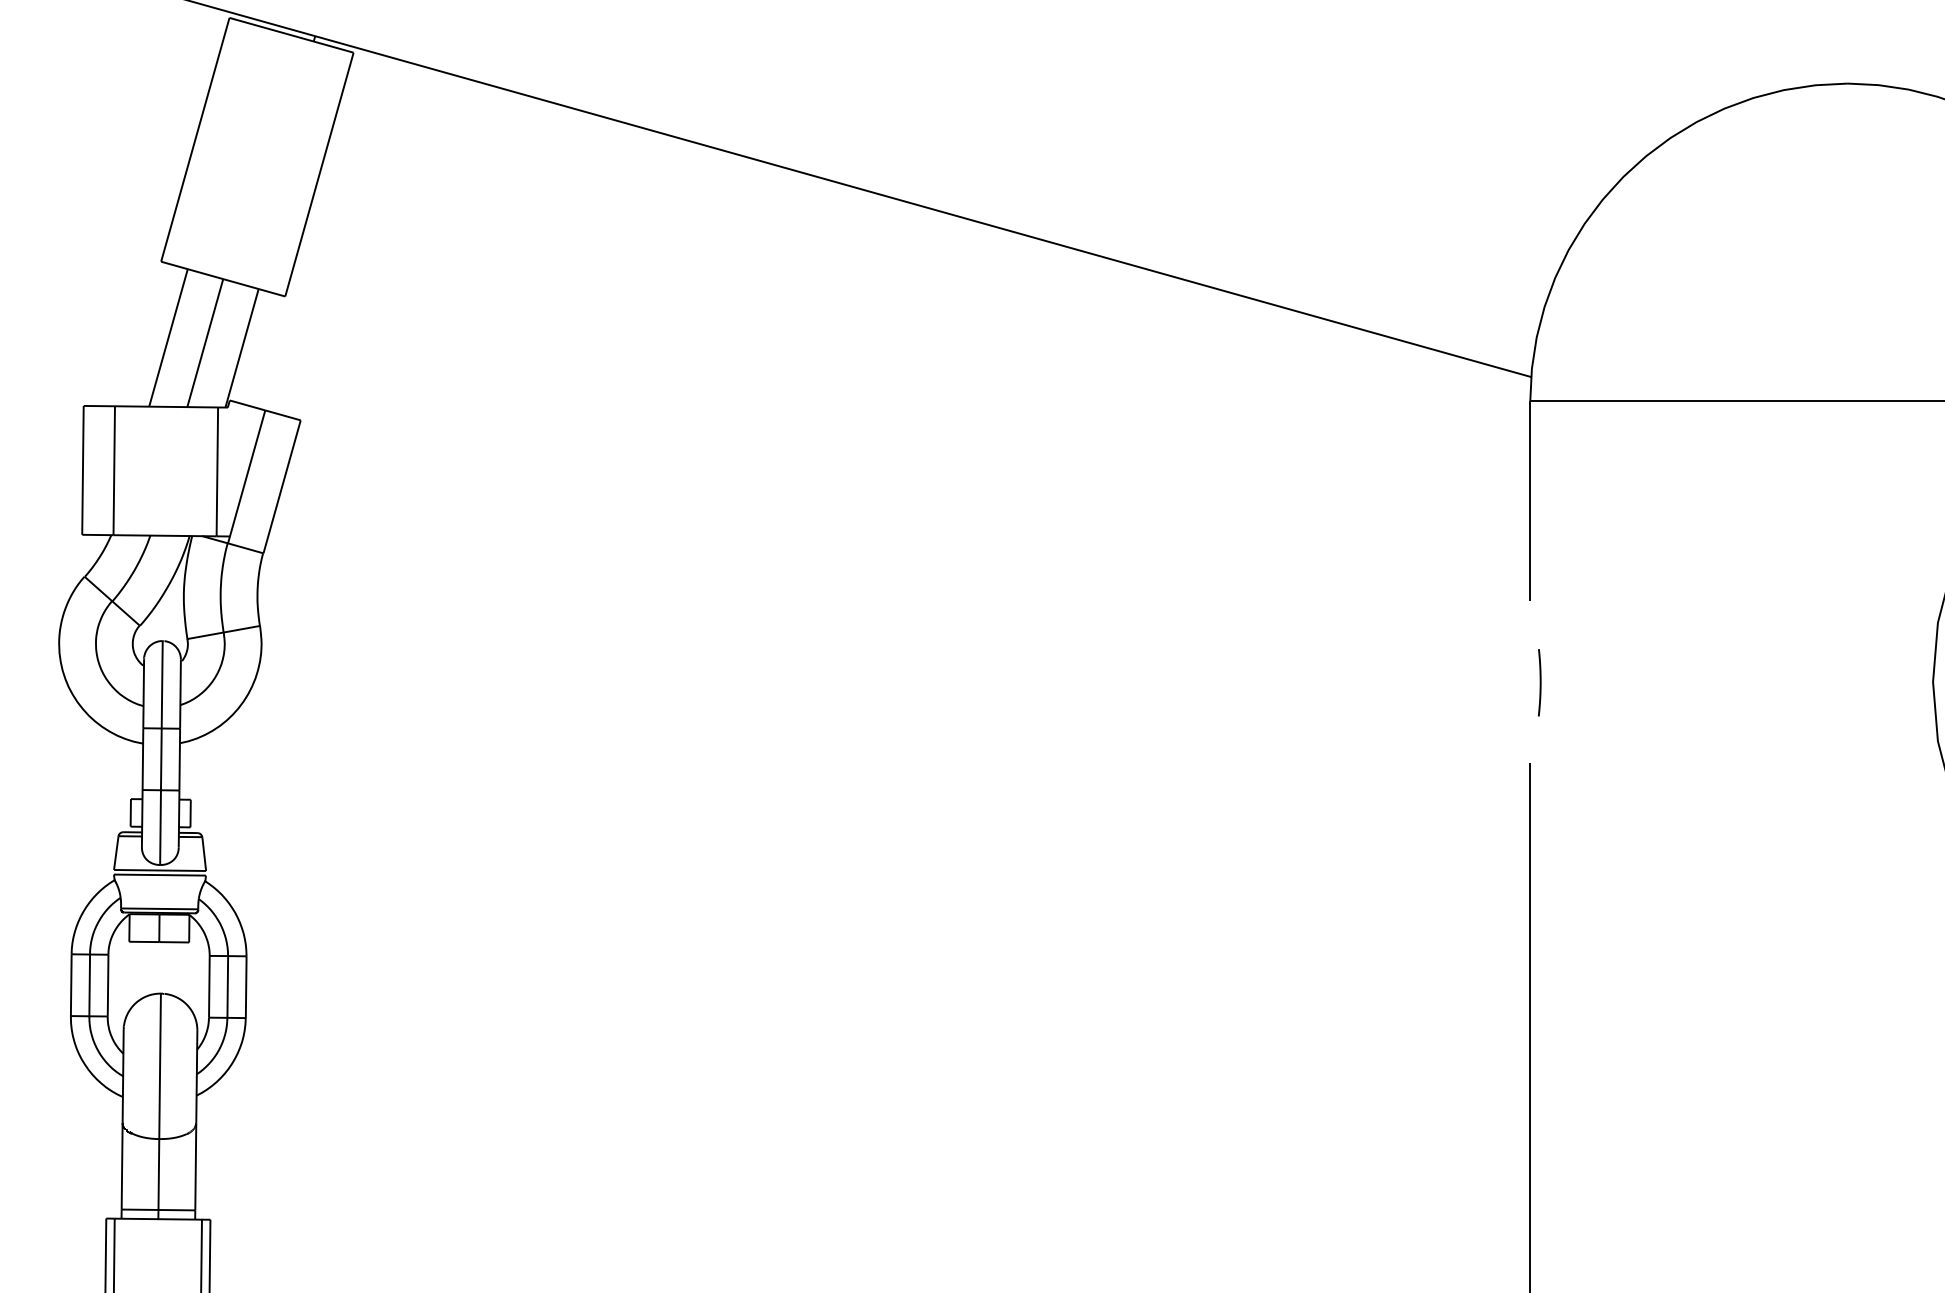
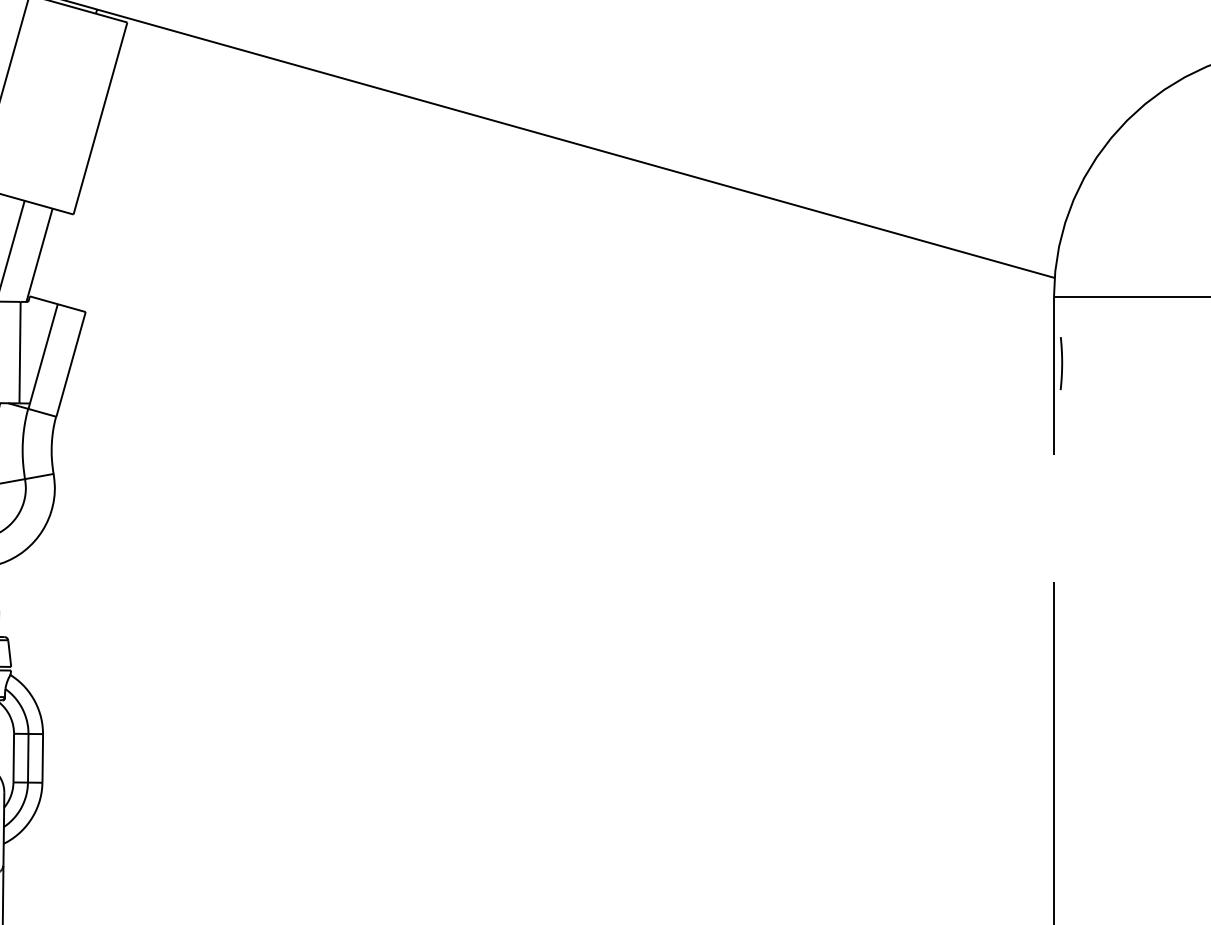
line: (1539, 682) -> (1061, 363), moved

